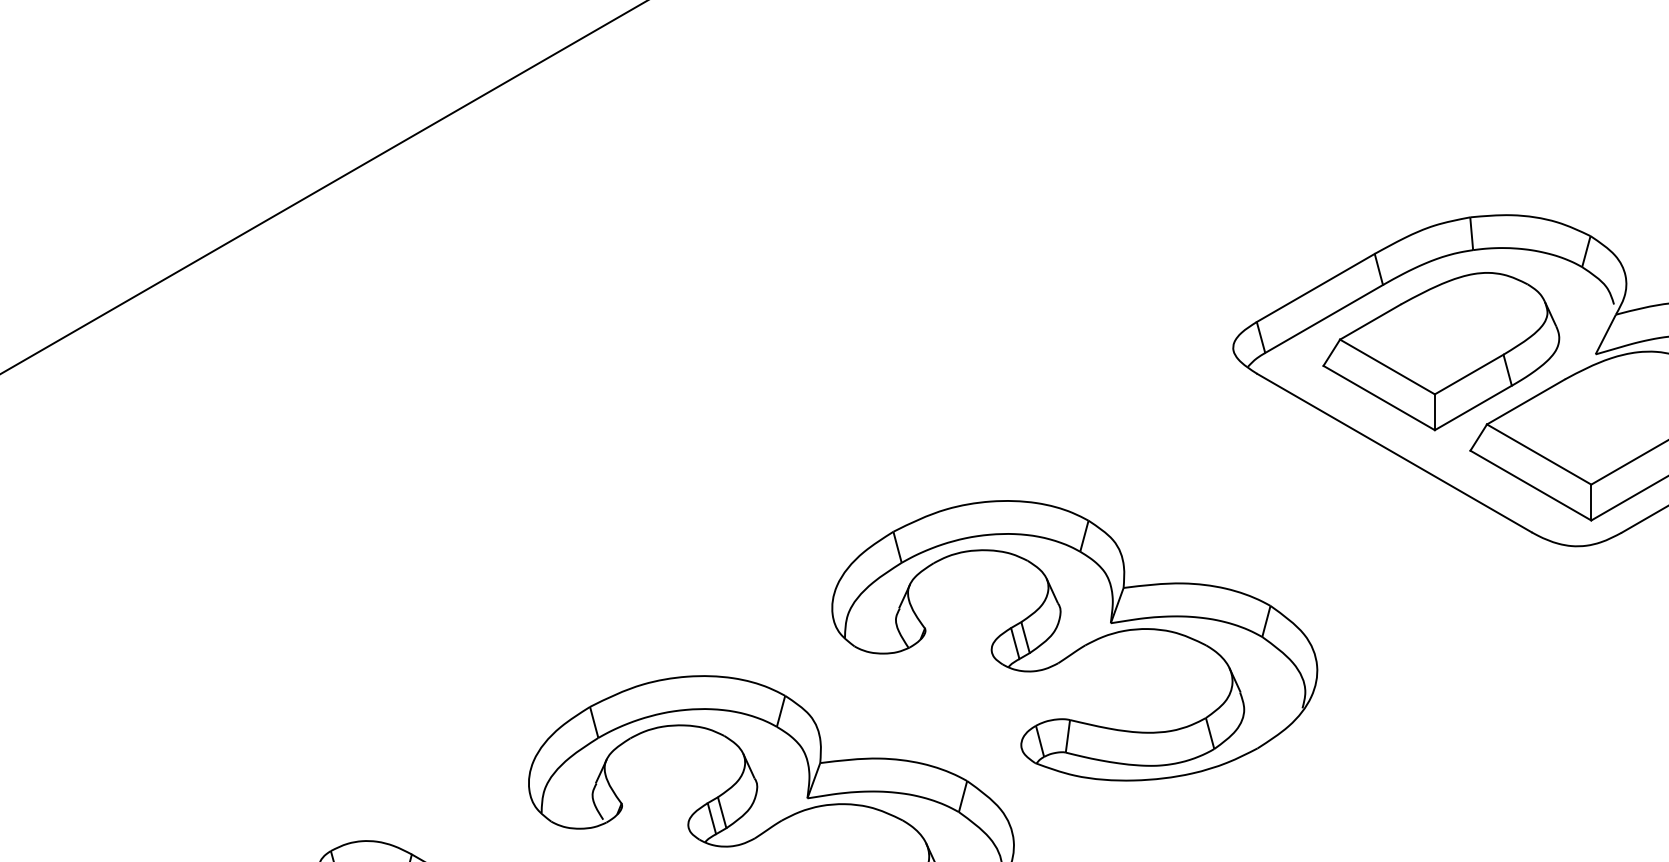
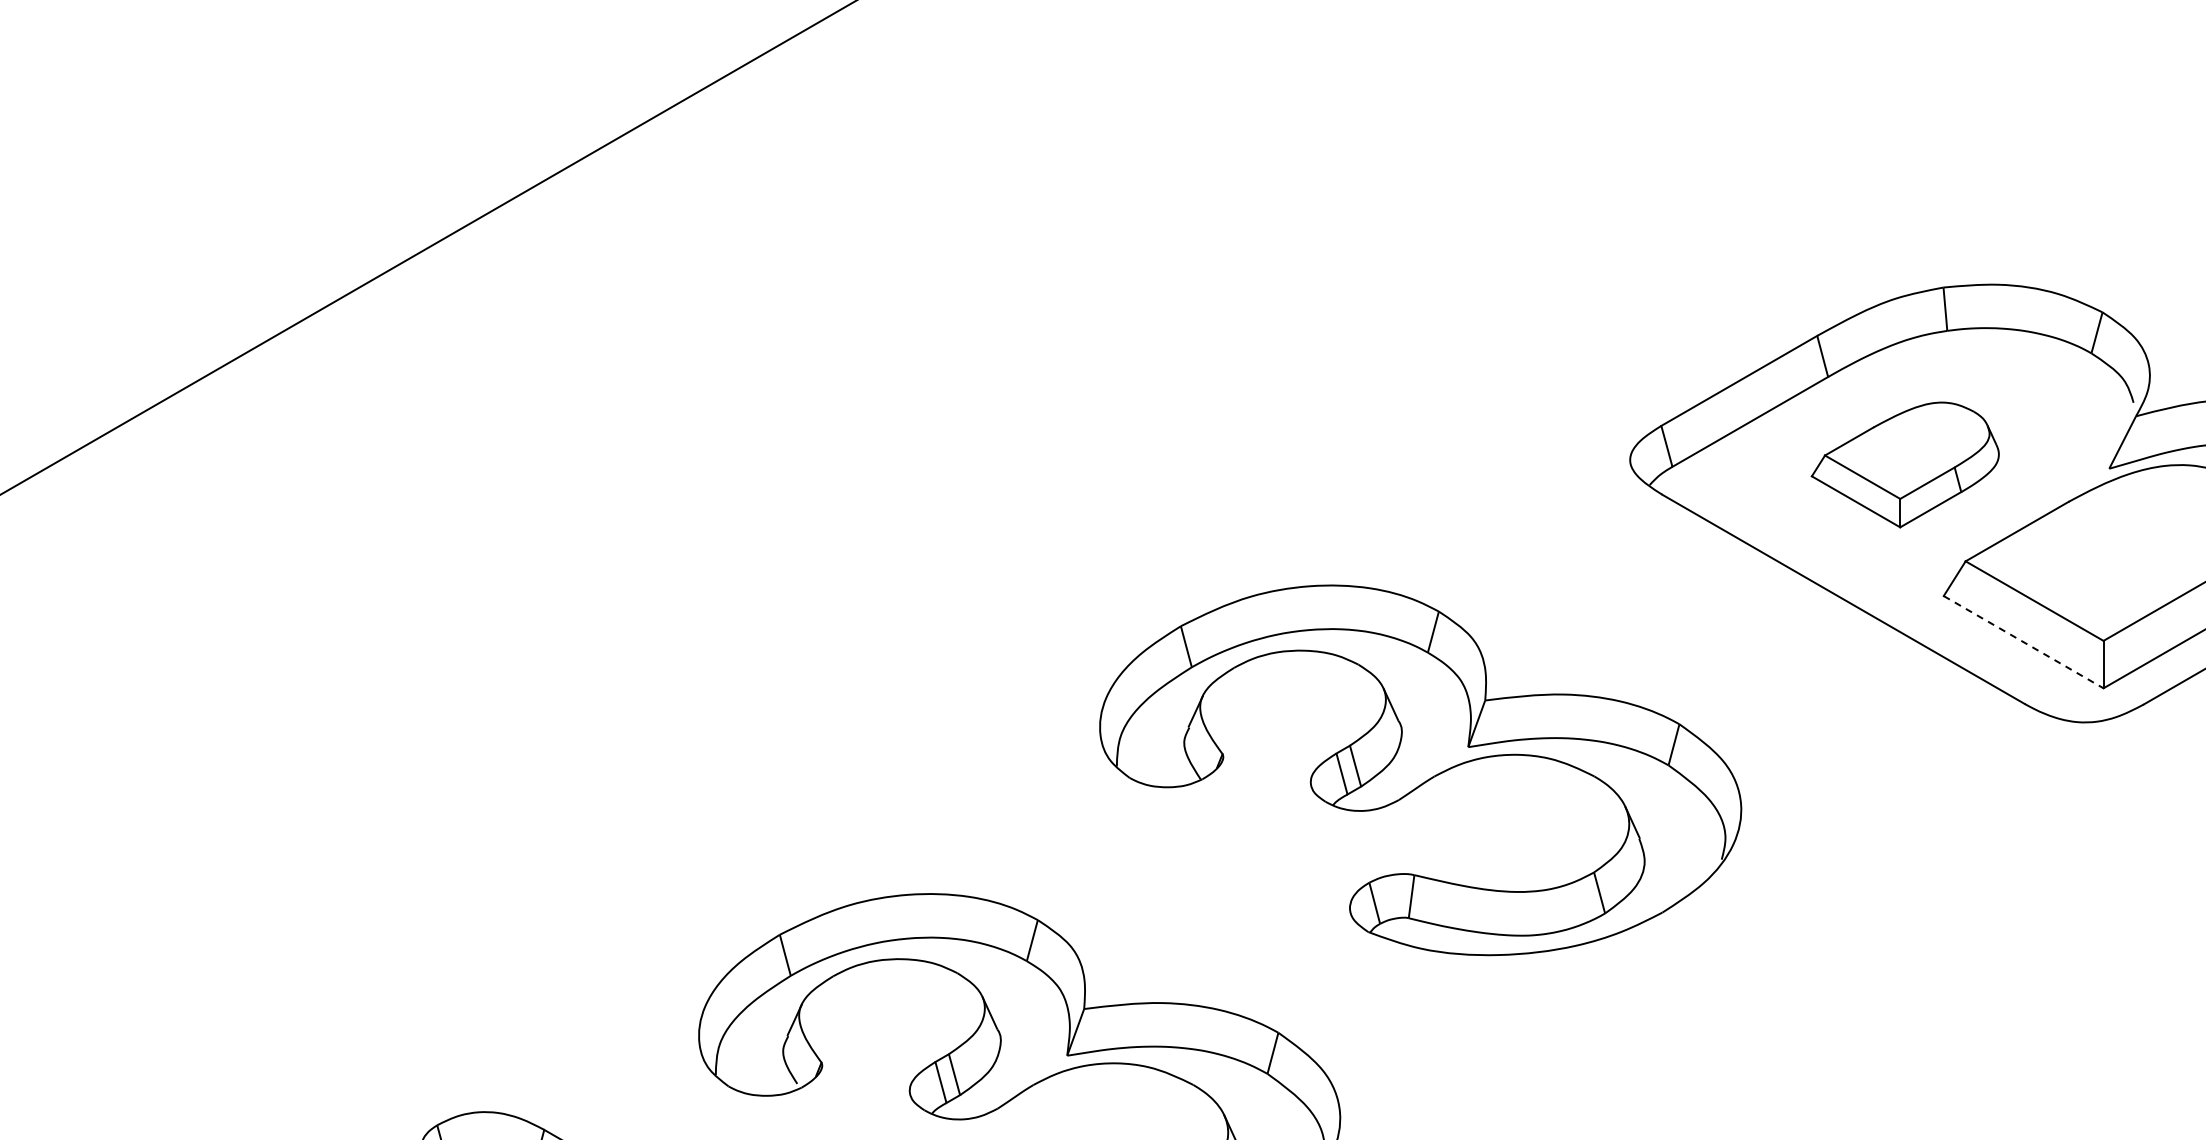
part: (1441, 351) -> (1905, 464), size x0.6
line: (1531, 485) -> (2024, 642), solid -> dashed
part: (1074, 640) -> (1420, 770), moved

